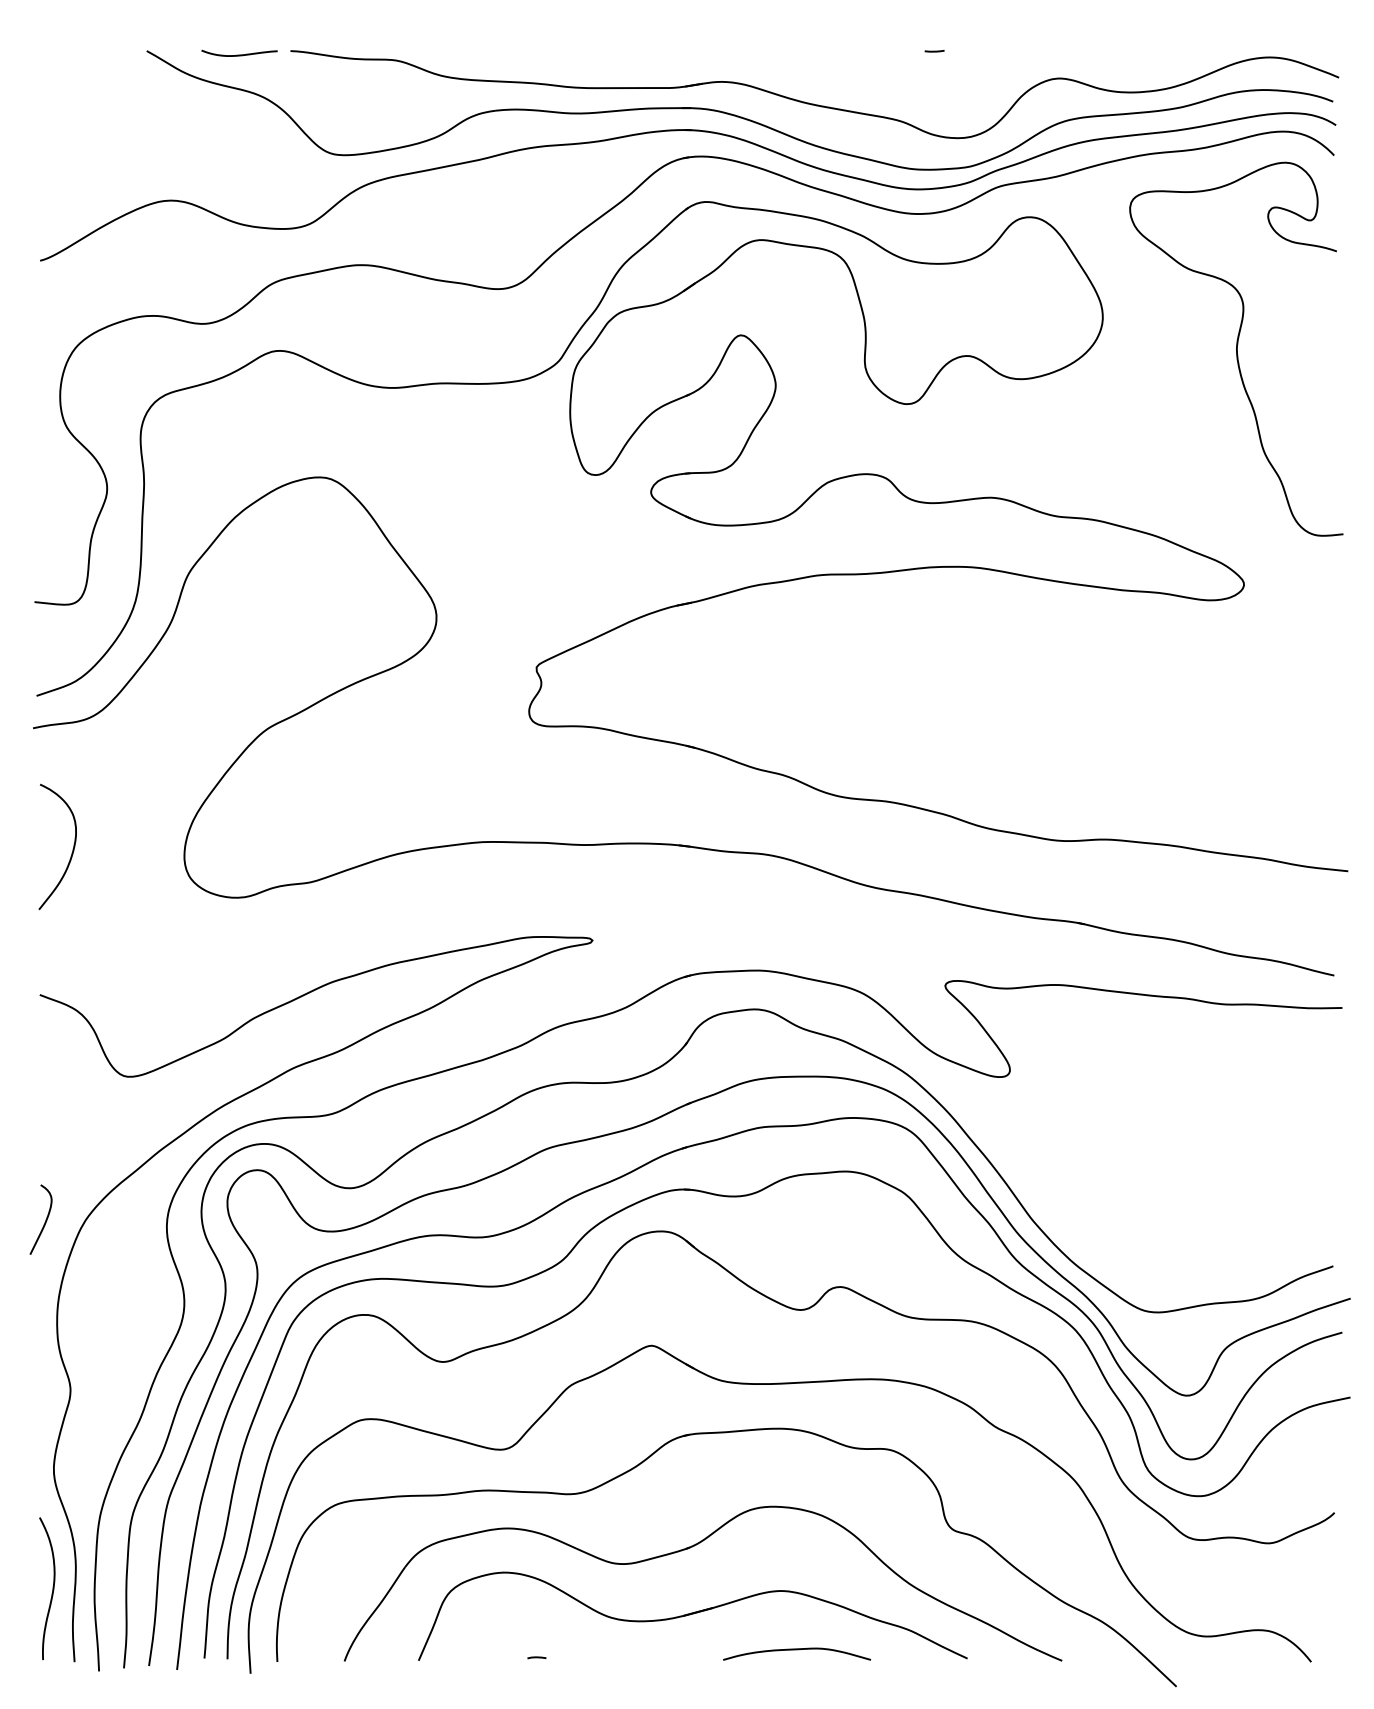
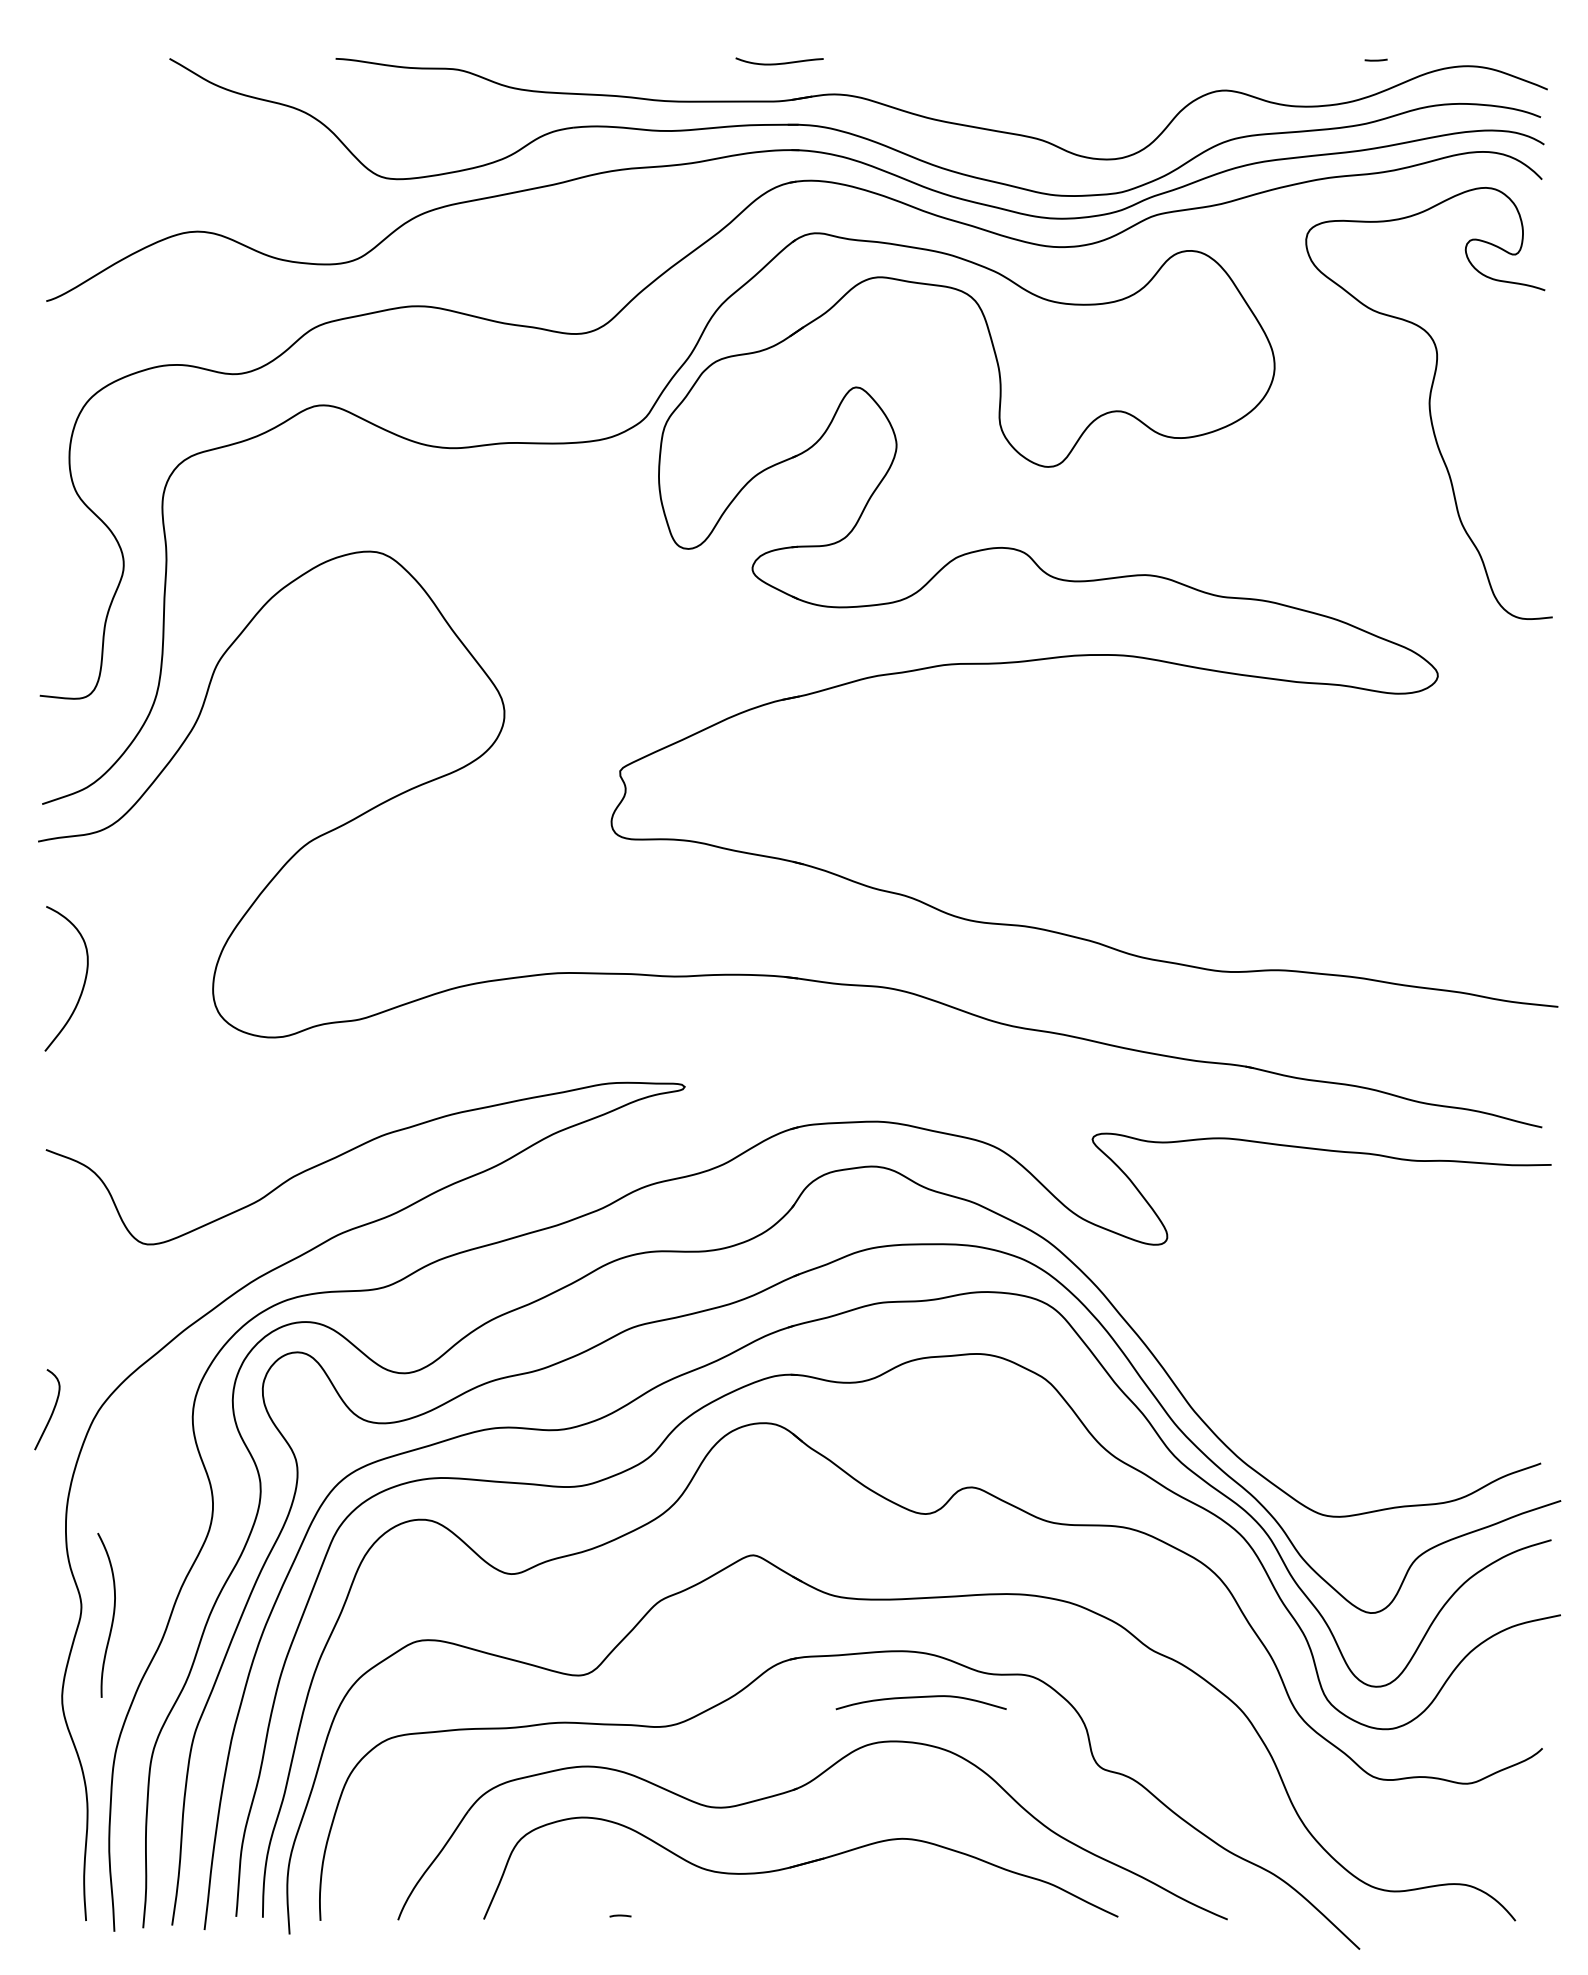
line: (934, 51) -> (1375, 60), moved
curve: (239, 54) -> (779, 62), moved
curve: (52, 1588) -> (112, 1615), moved
curve: (797, 1650) -> (921, 1698), moved

